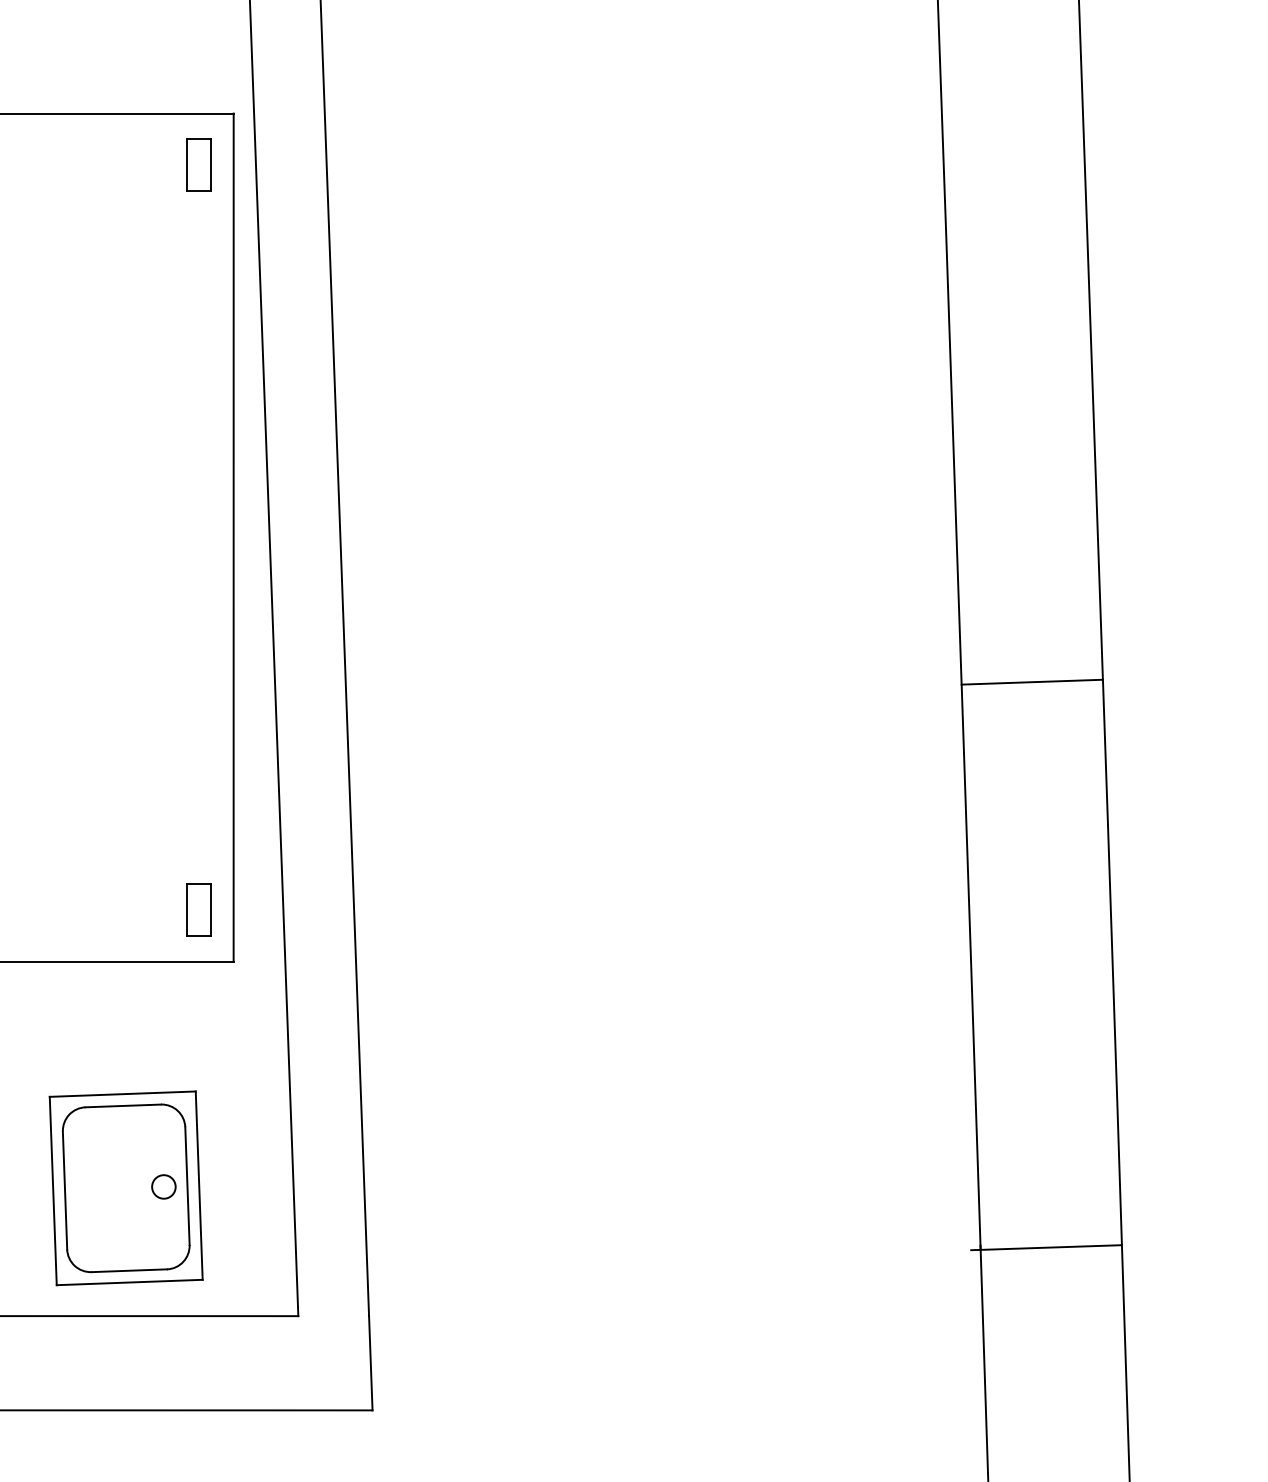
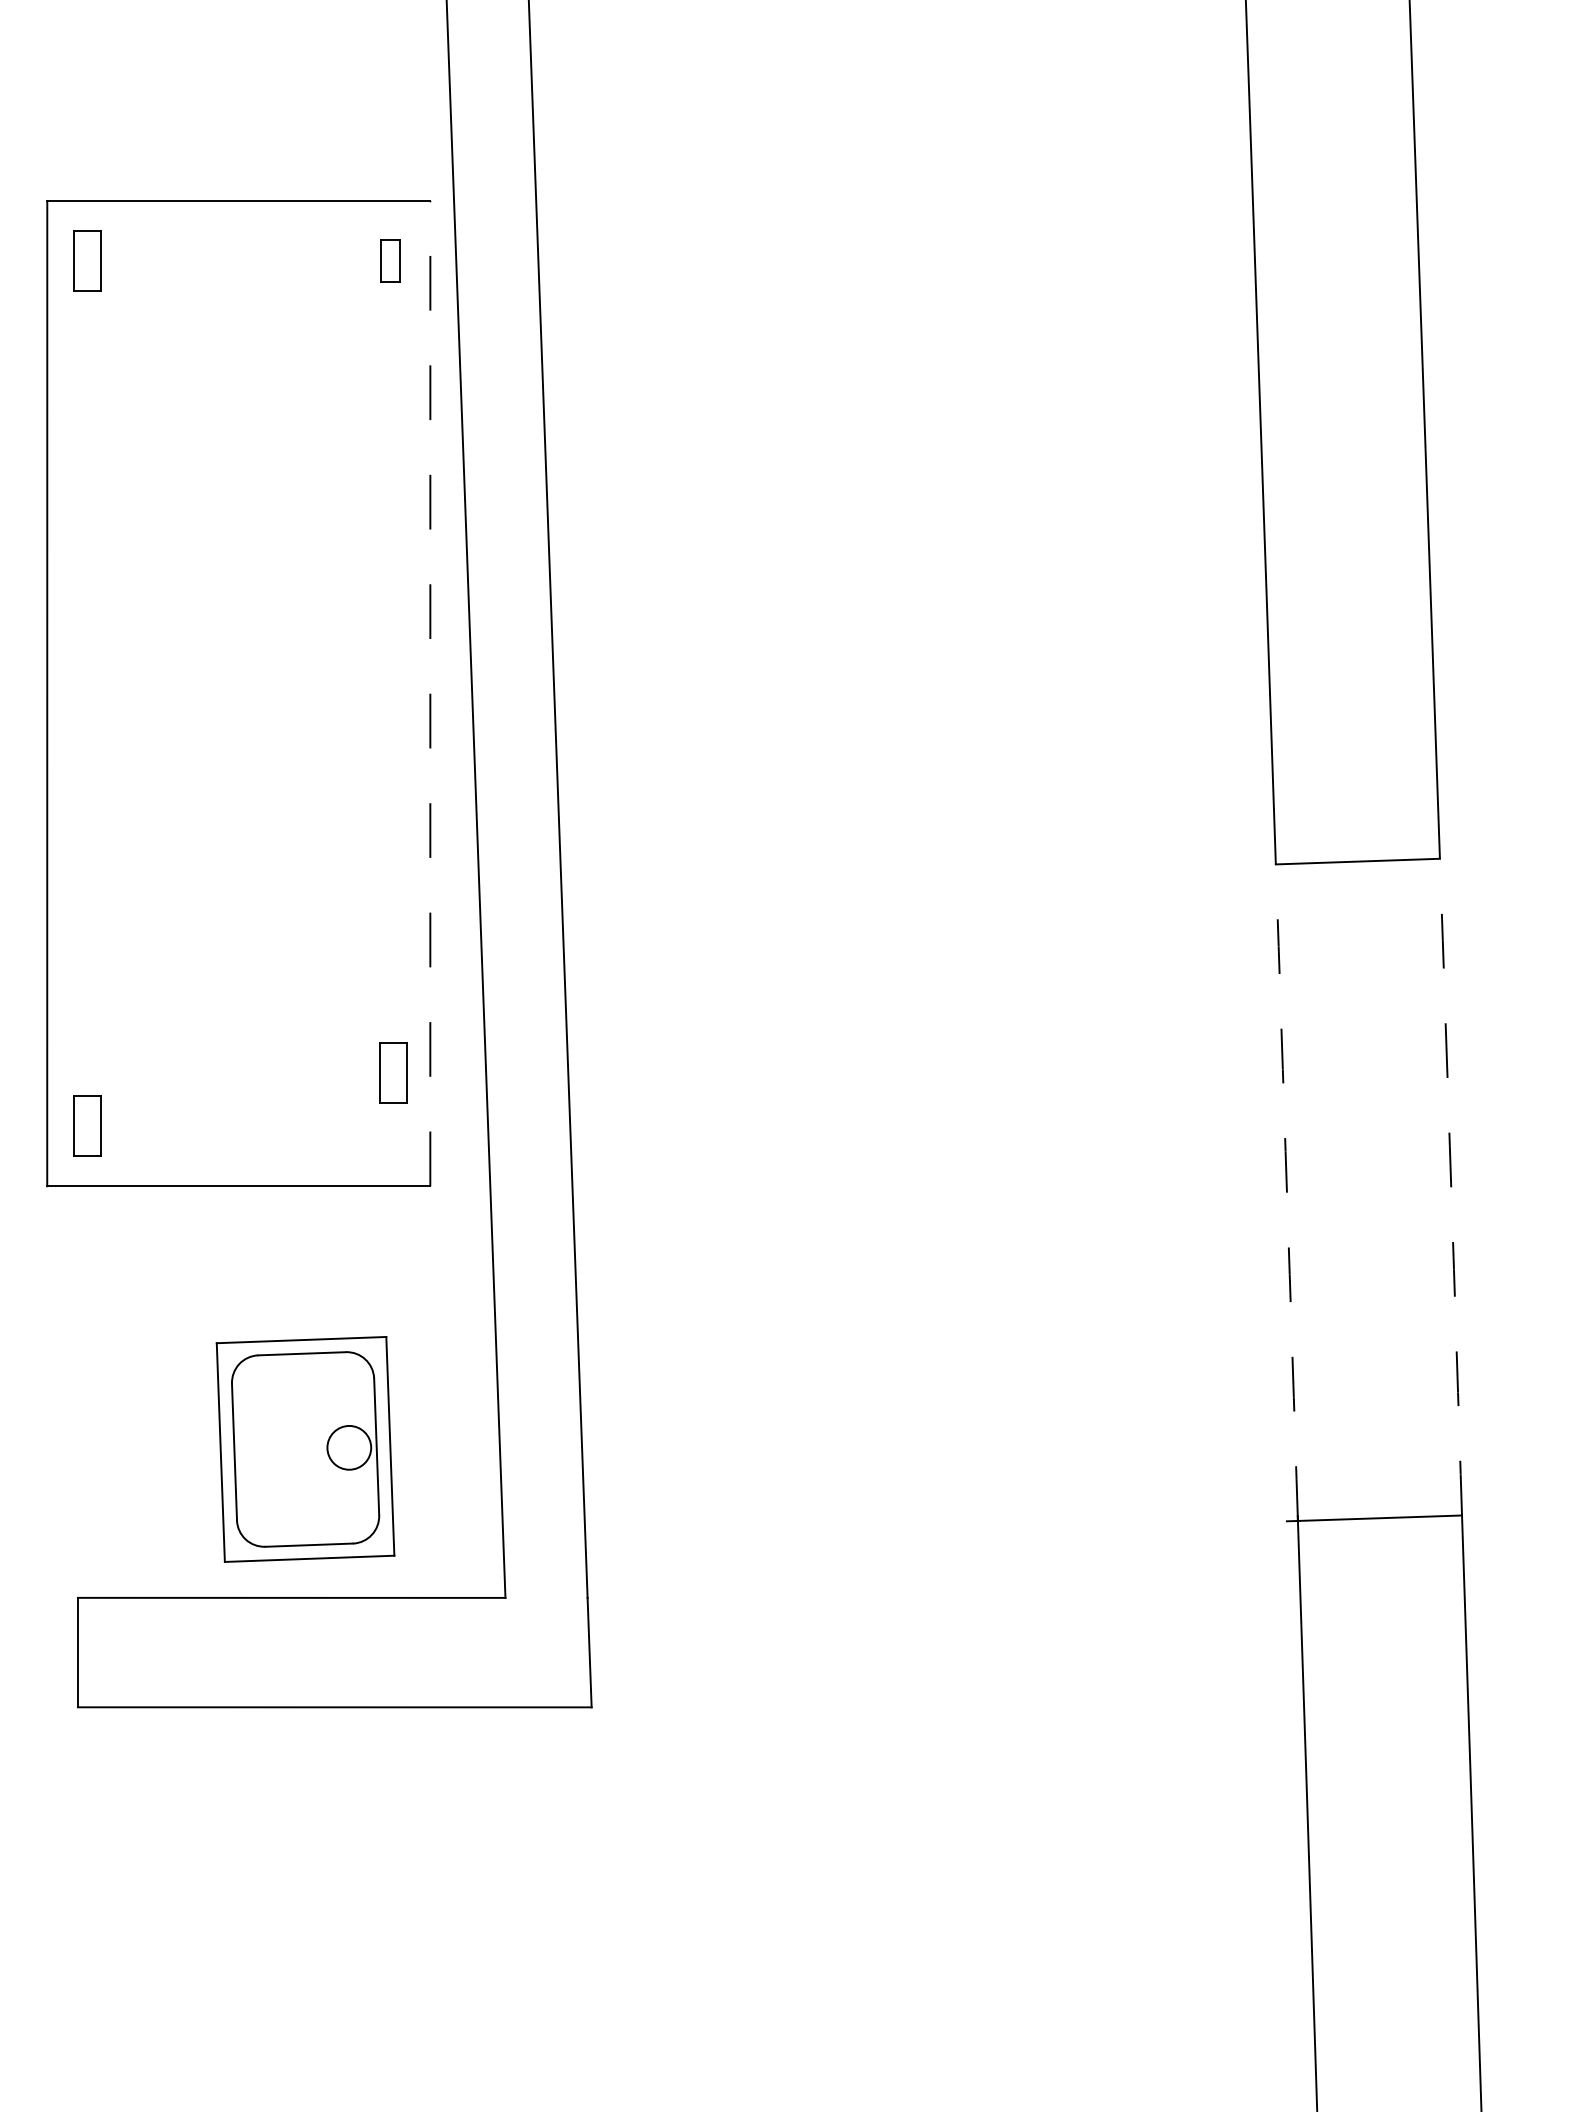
part: (199, 164) -> (390, 260), size x0.7
line: (233, 537) -> (430, 693), solid -> dashed
part: (199, 909) -> (393, 1072), moved
arc: (1112, 962) -> (1451, 1187), solid -> dashed
arc: (970, 967) -> (1286, 1192), solid -> dashed
circle: (164, 1186) -> (349, 1447), size x1.6

